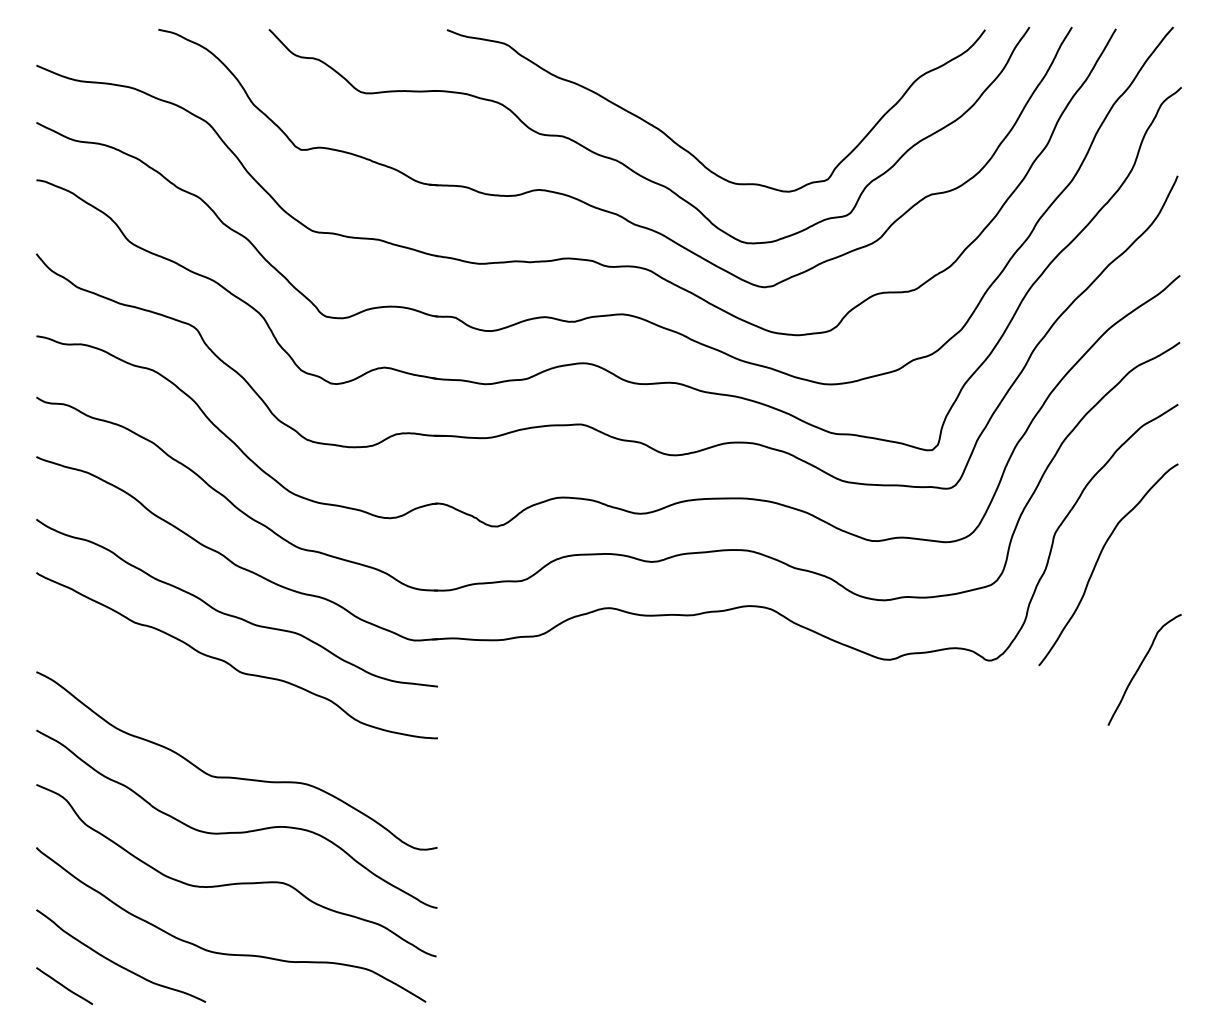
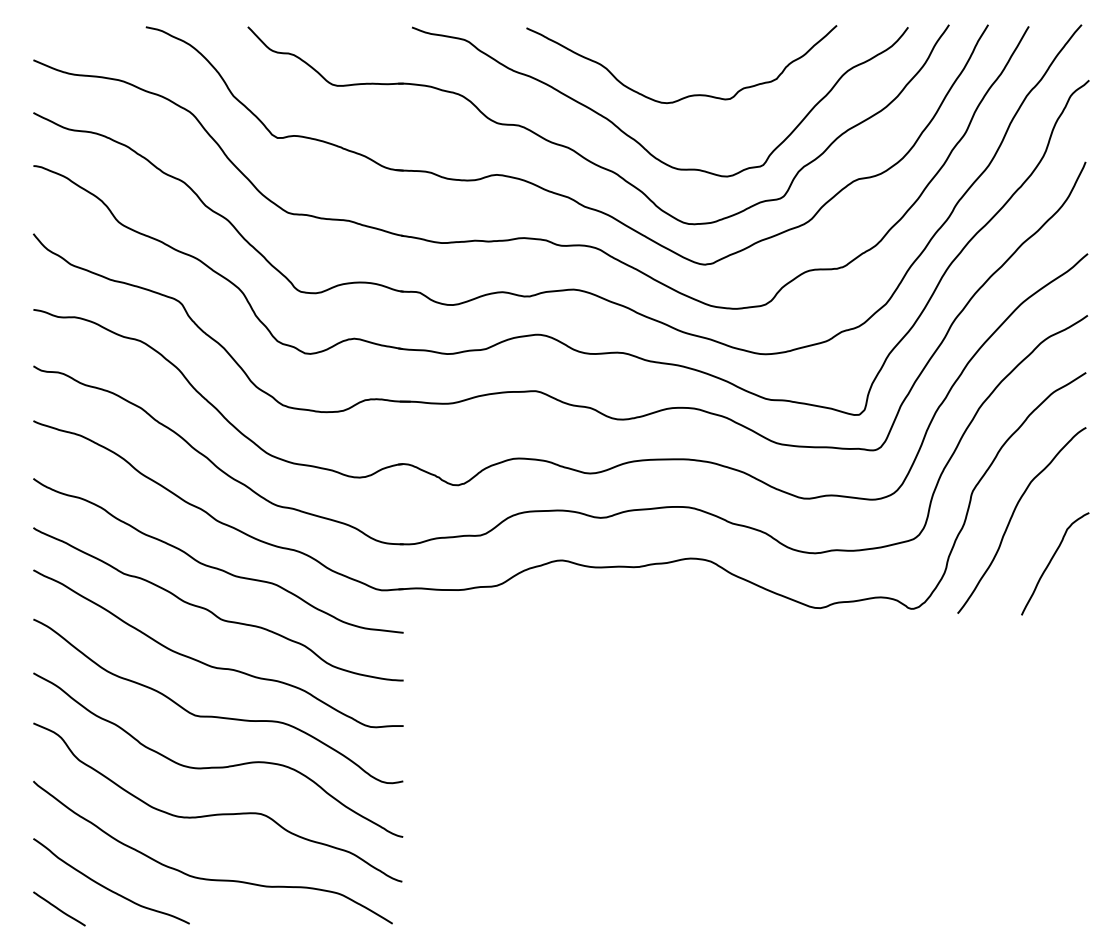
curve: (747, 103) -> (689, 95), added
curve: (1140, 667) -> (1051, 561), moved
curve: (231, 722) -> (213, 665), added

